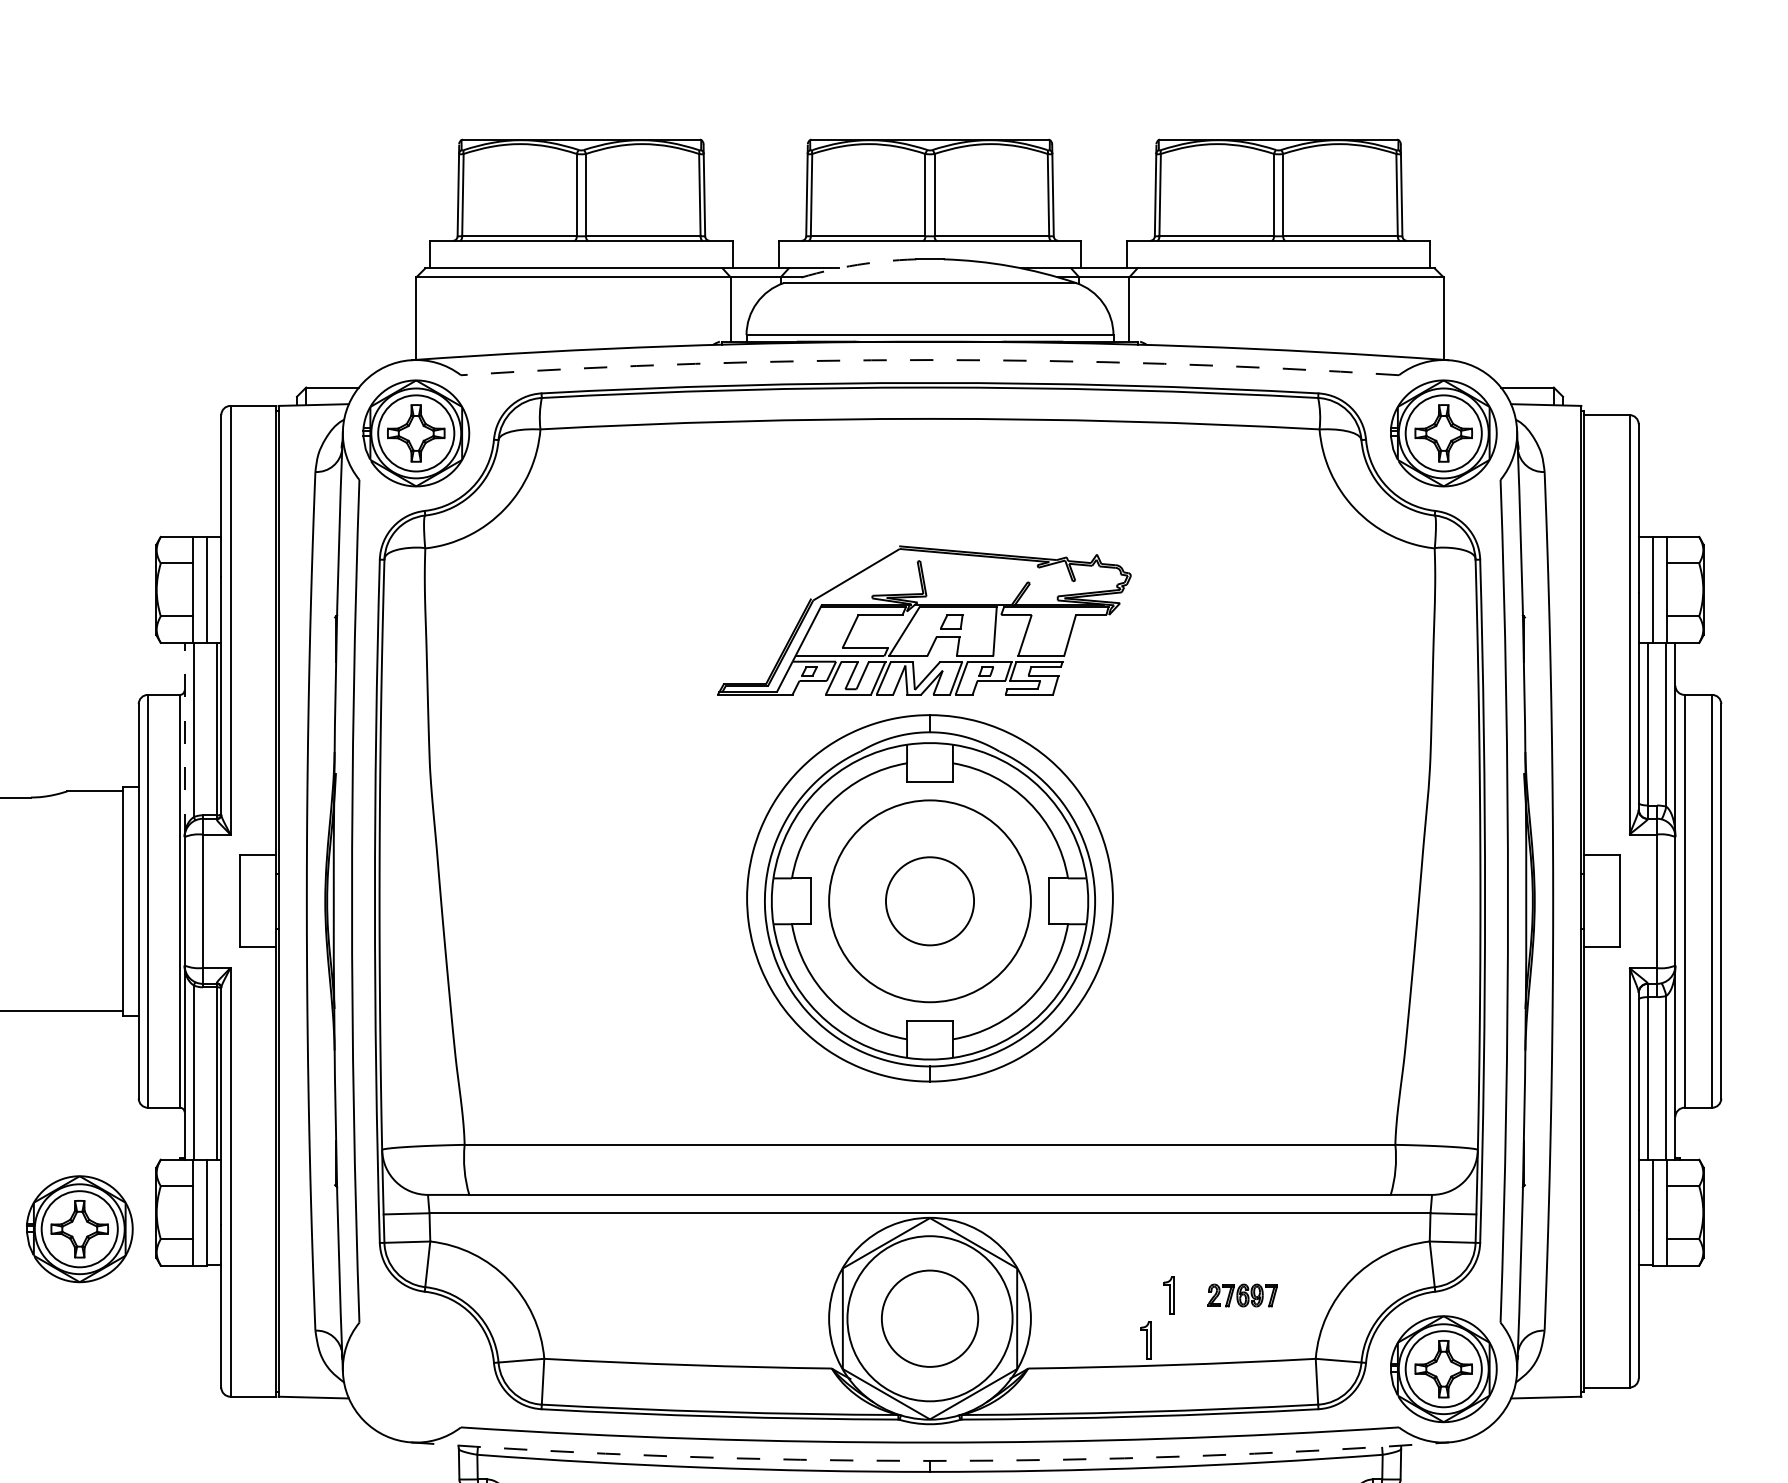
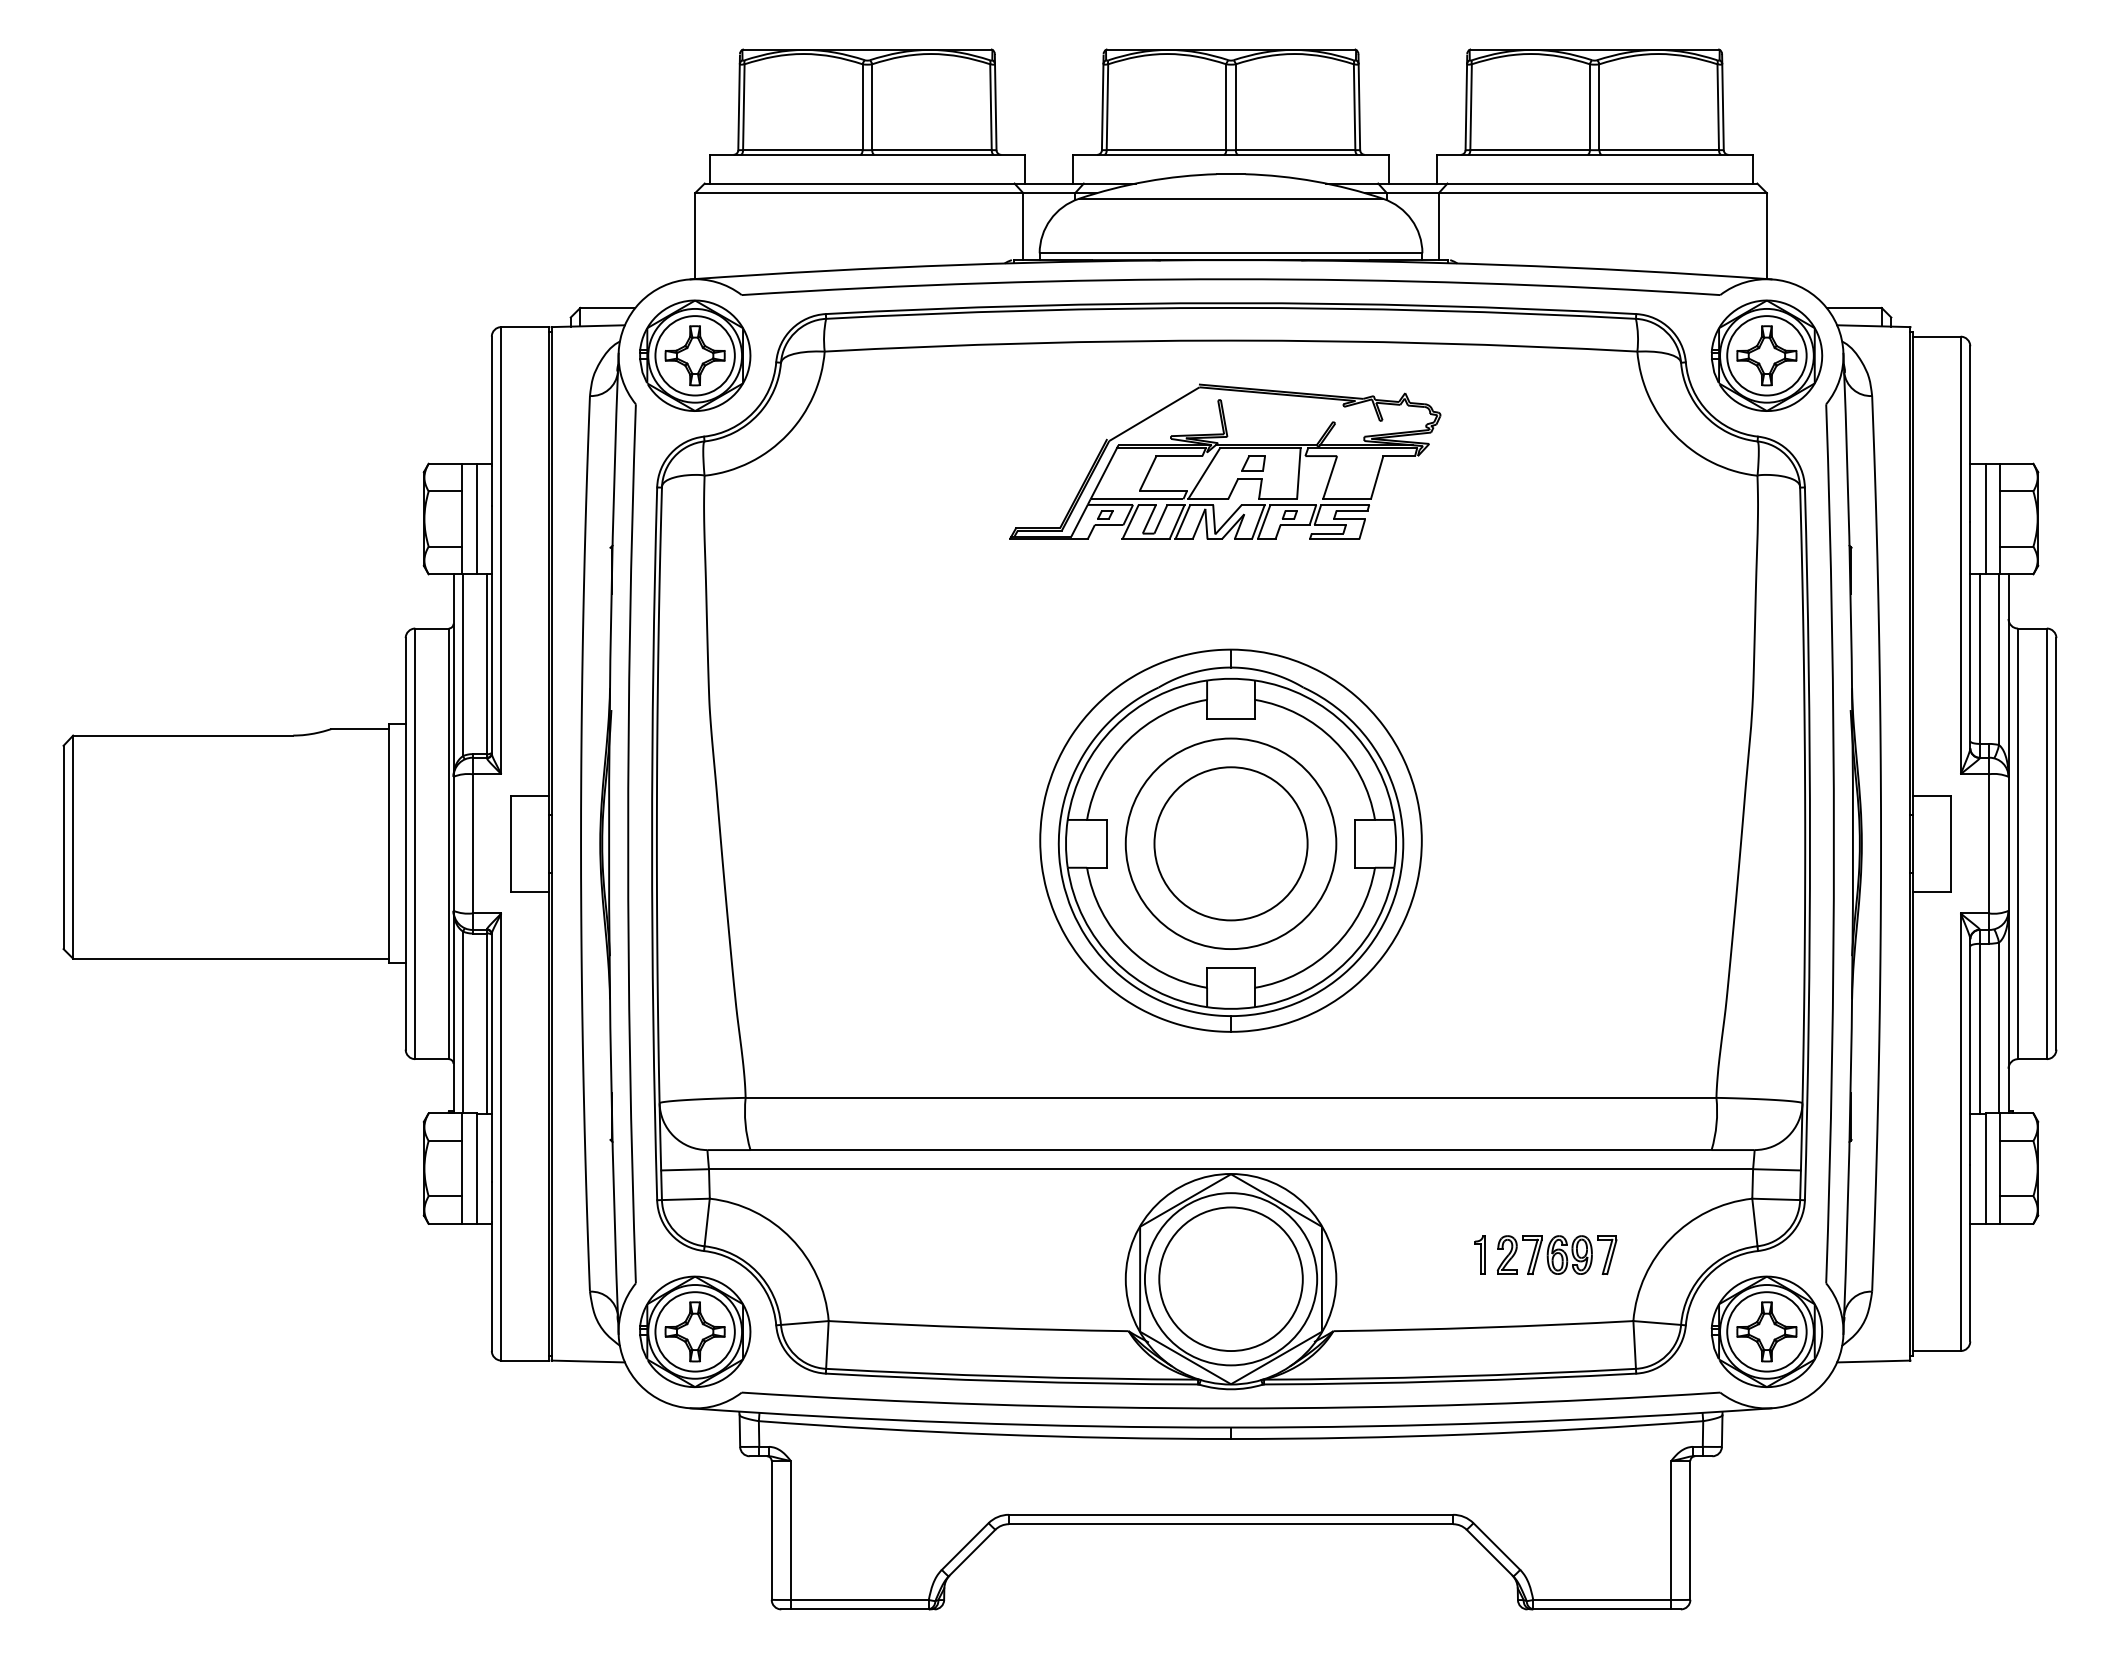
arc: (848, 266) -> (1146, 181), dashed -> solid
arc: (930, 360) -> (1231, 279), dashed -> solid
part: (924, 620) -> (1225, 461), moved
line: (184, 739) -> (453, 675), dashed -> solid
circle: (929, 900) -> (1230, 843), size x1.67
part: (80, 1228) -> (695, 1331), moved
part: (1242, 1295) -> (1557, 1254), size x1.67
circle: (929, 1318) -> (1230, 1279), size x1.43
part: (1145, 1340) -> (1455, 1301), removed
arc: (930, 1460) -> (1231, 1427), dashed -> solid

